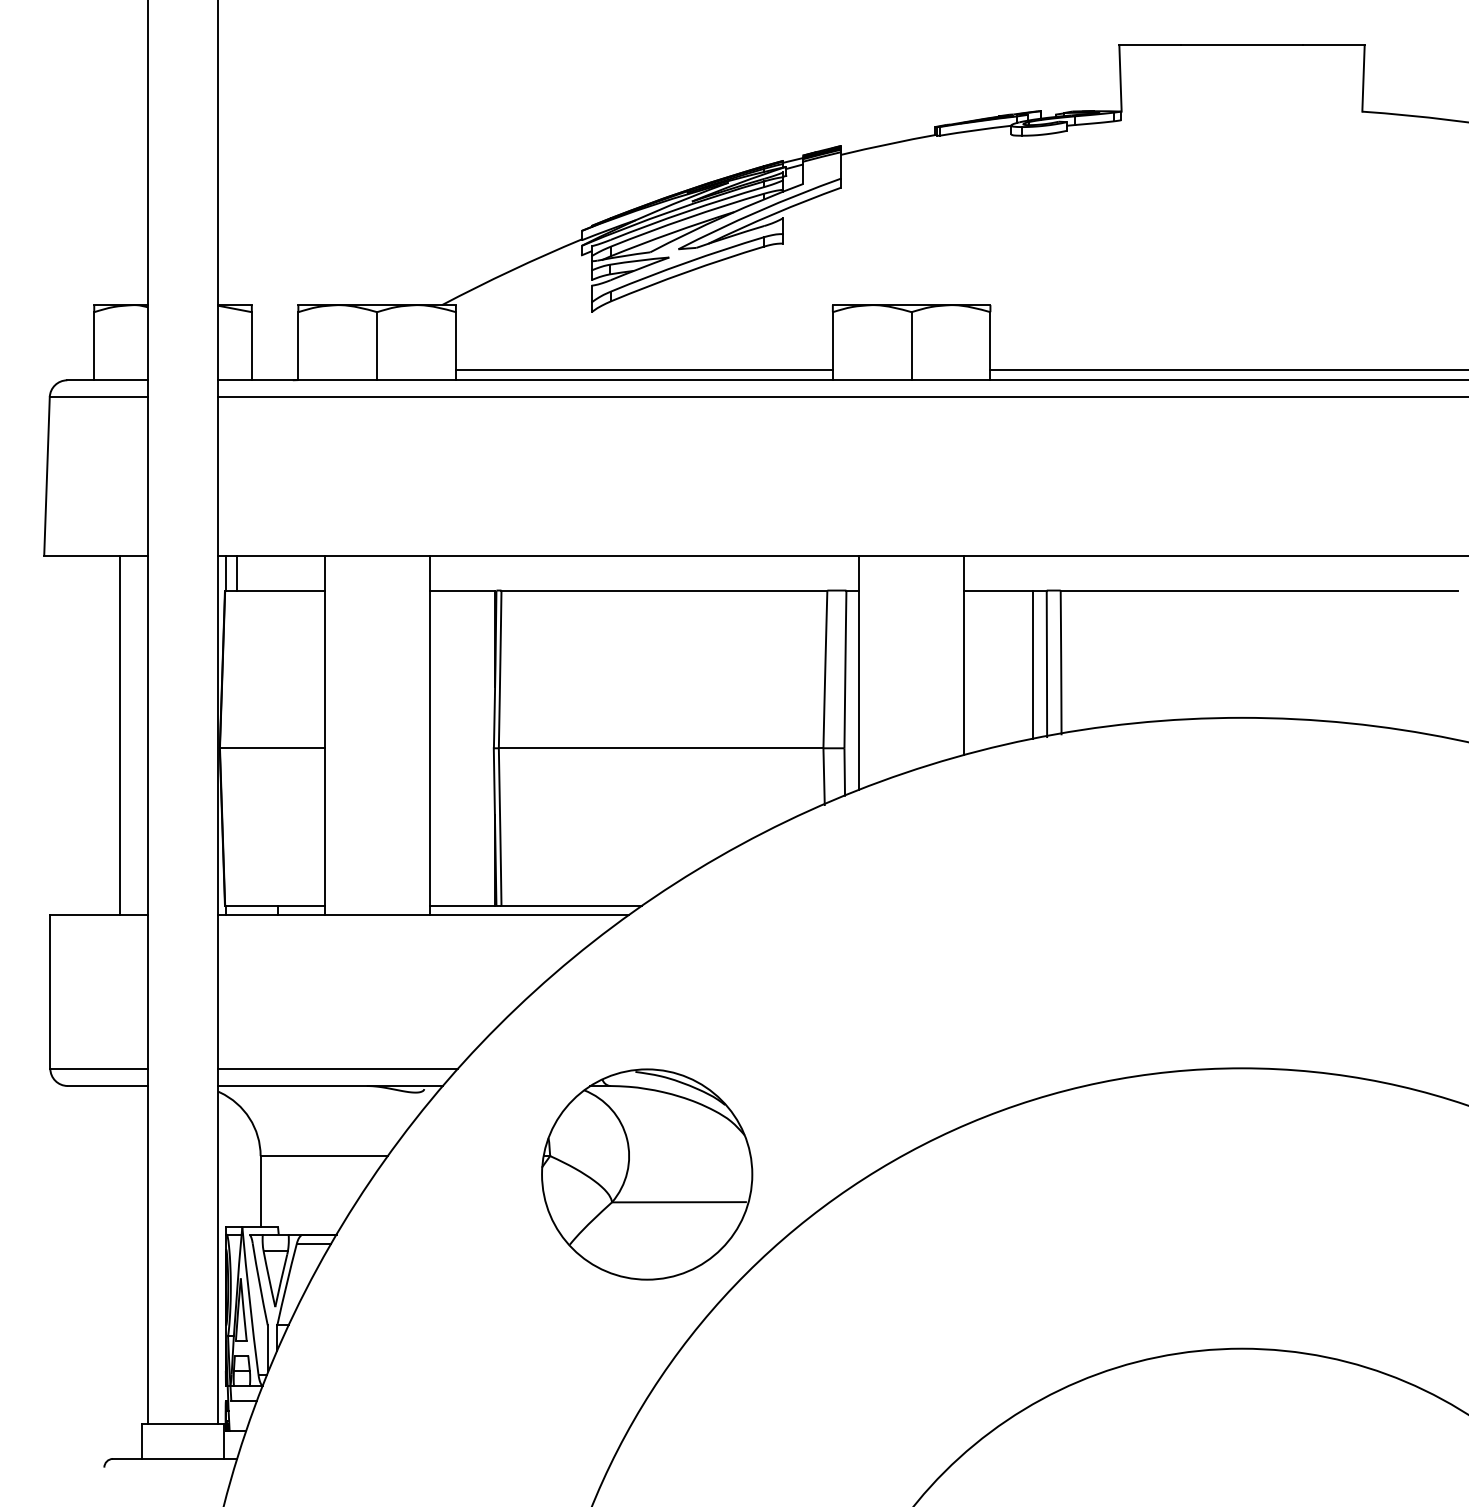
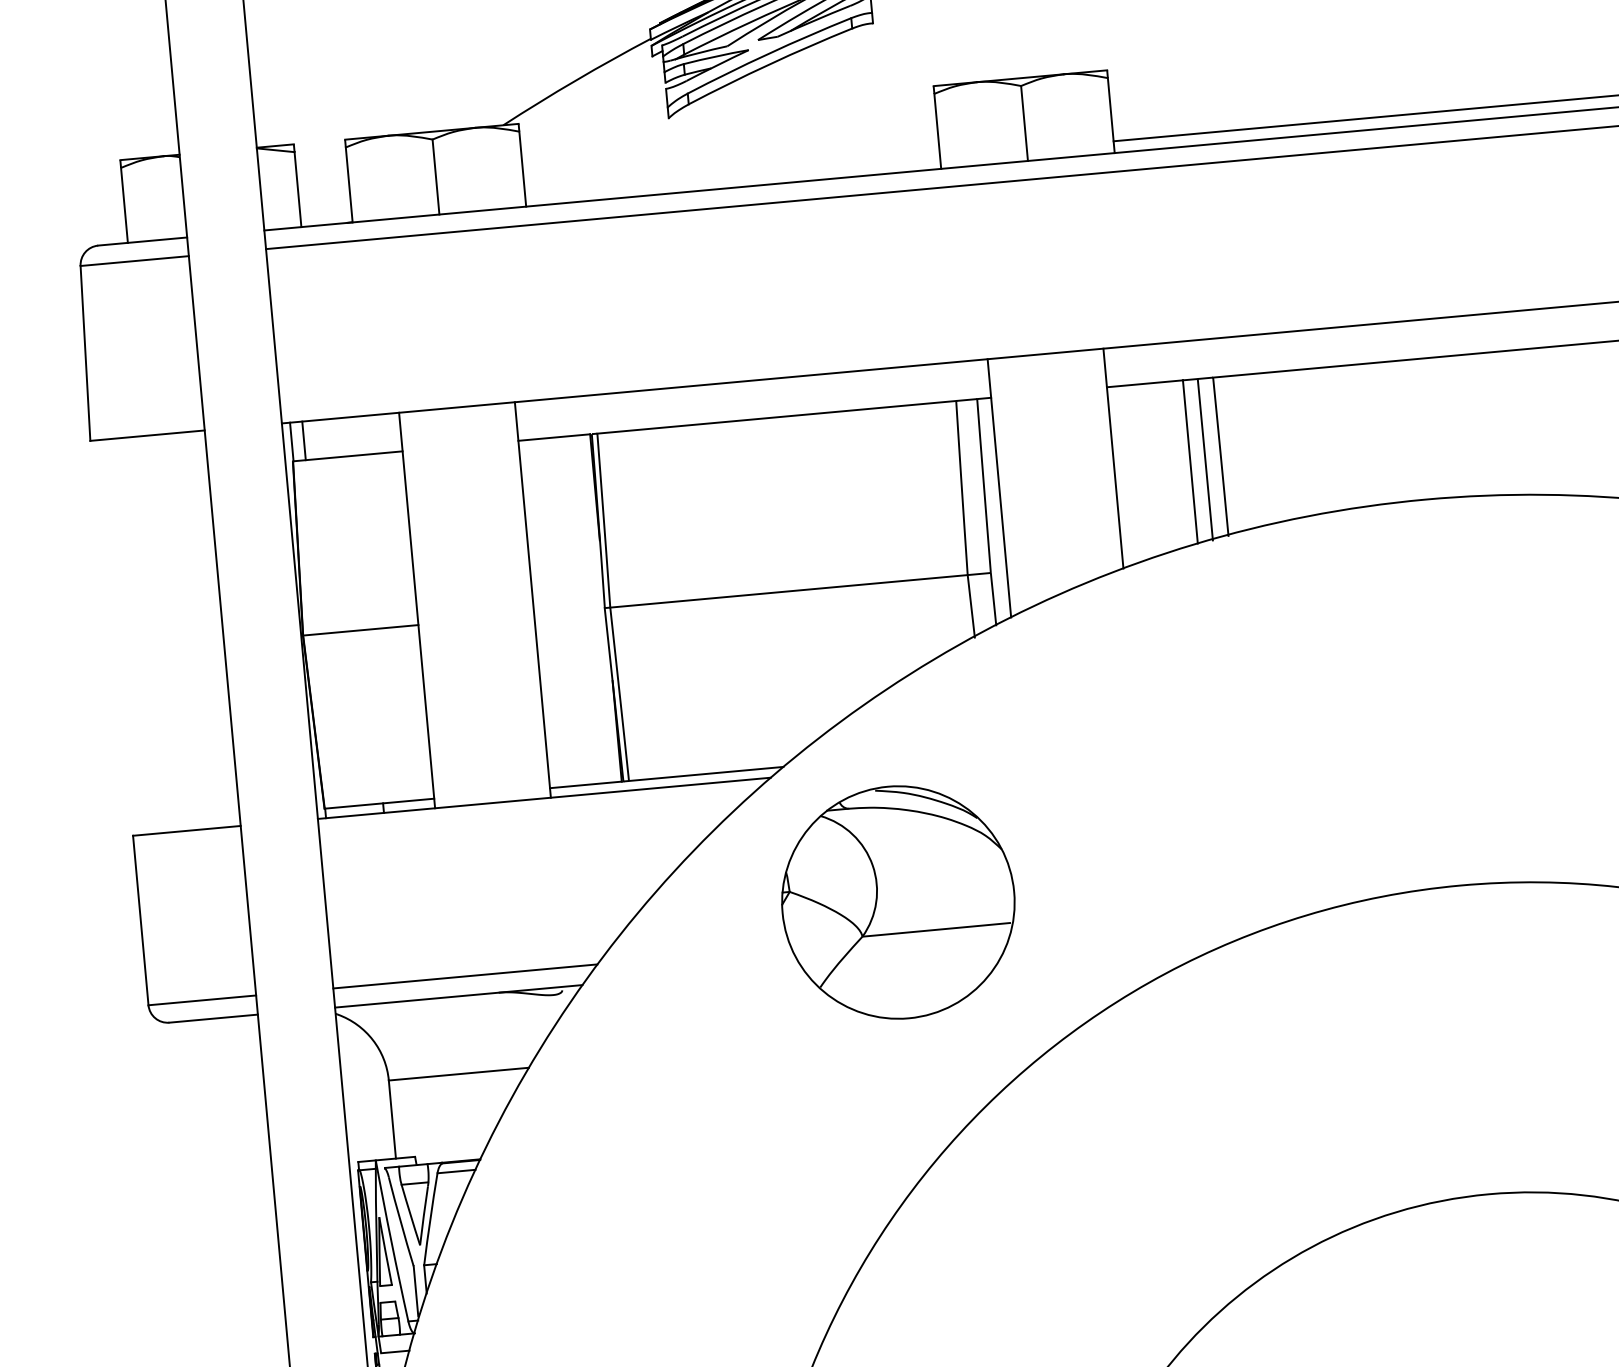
line: (643, 369) -> (731, 176), removed
line: (120, 734) -> (192, 630), removed
part: (647, 1174) -> (898, 902), moved

